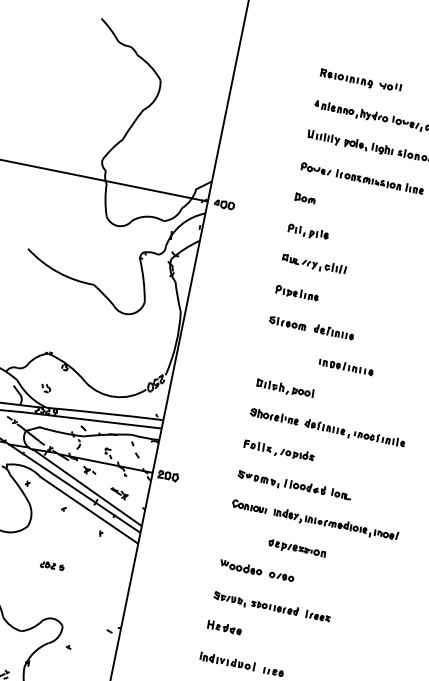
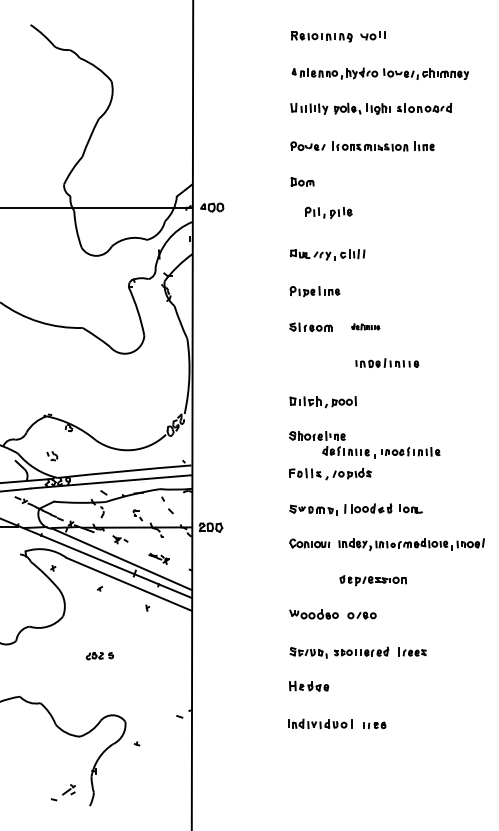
part: (308, 232) -> (328, 212), moved
part: (334, 331) -> (365, 326), size x0.6
part: (354, 434) -> (381, 452), moved

